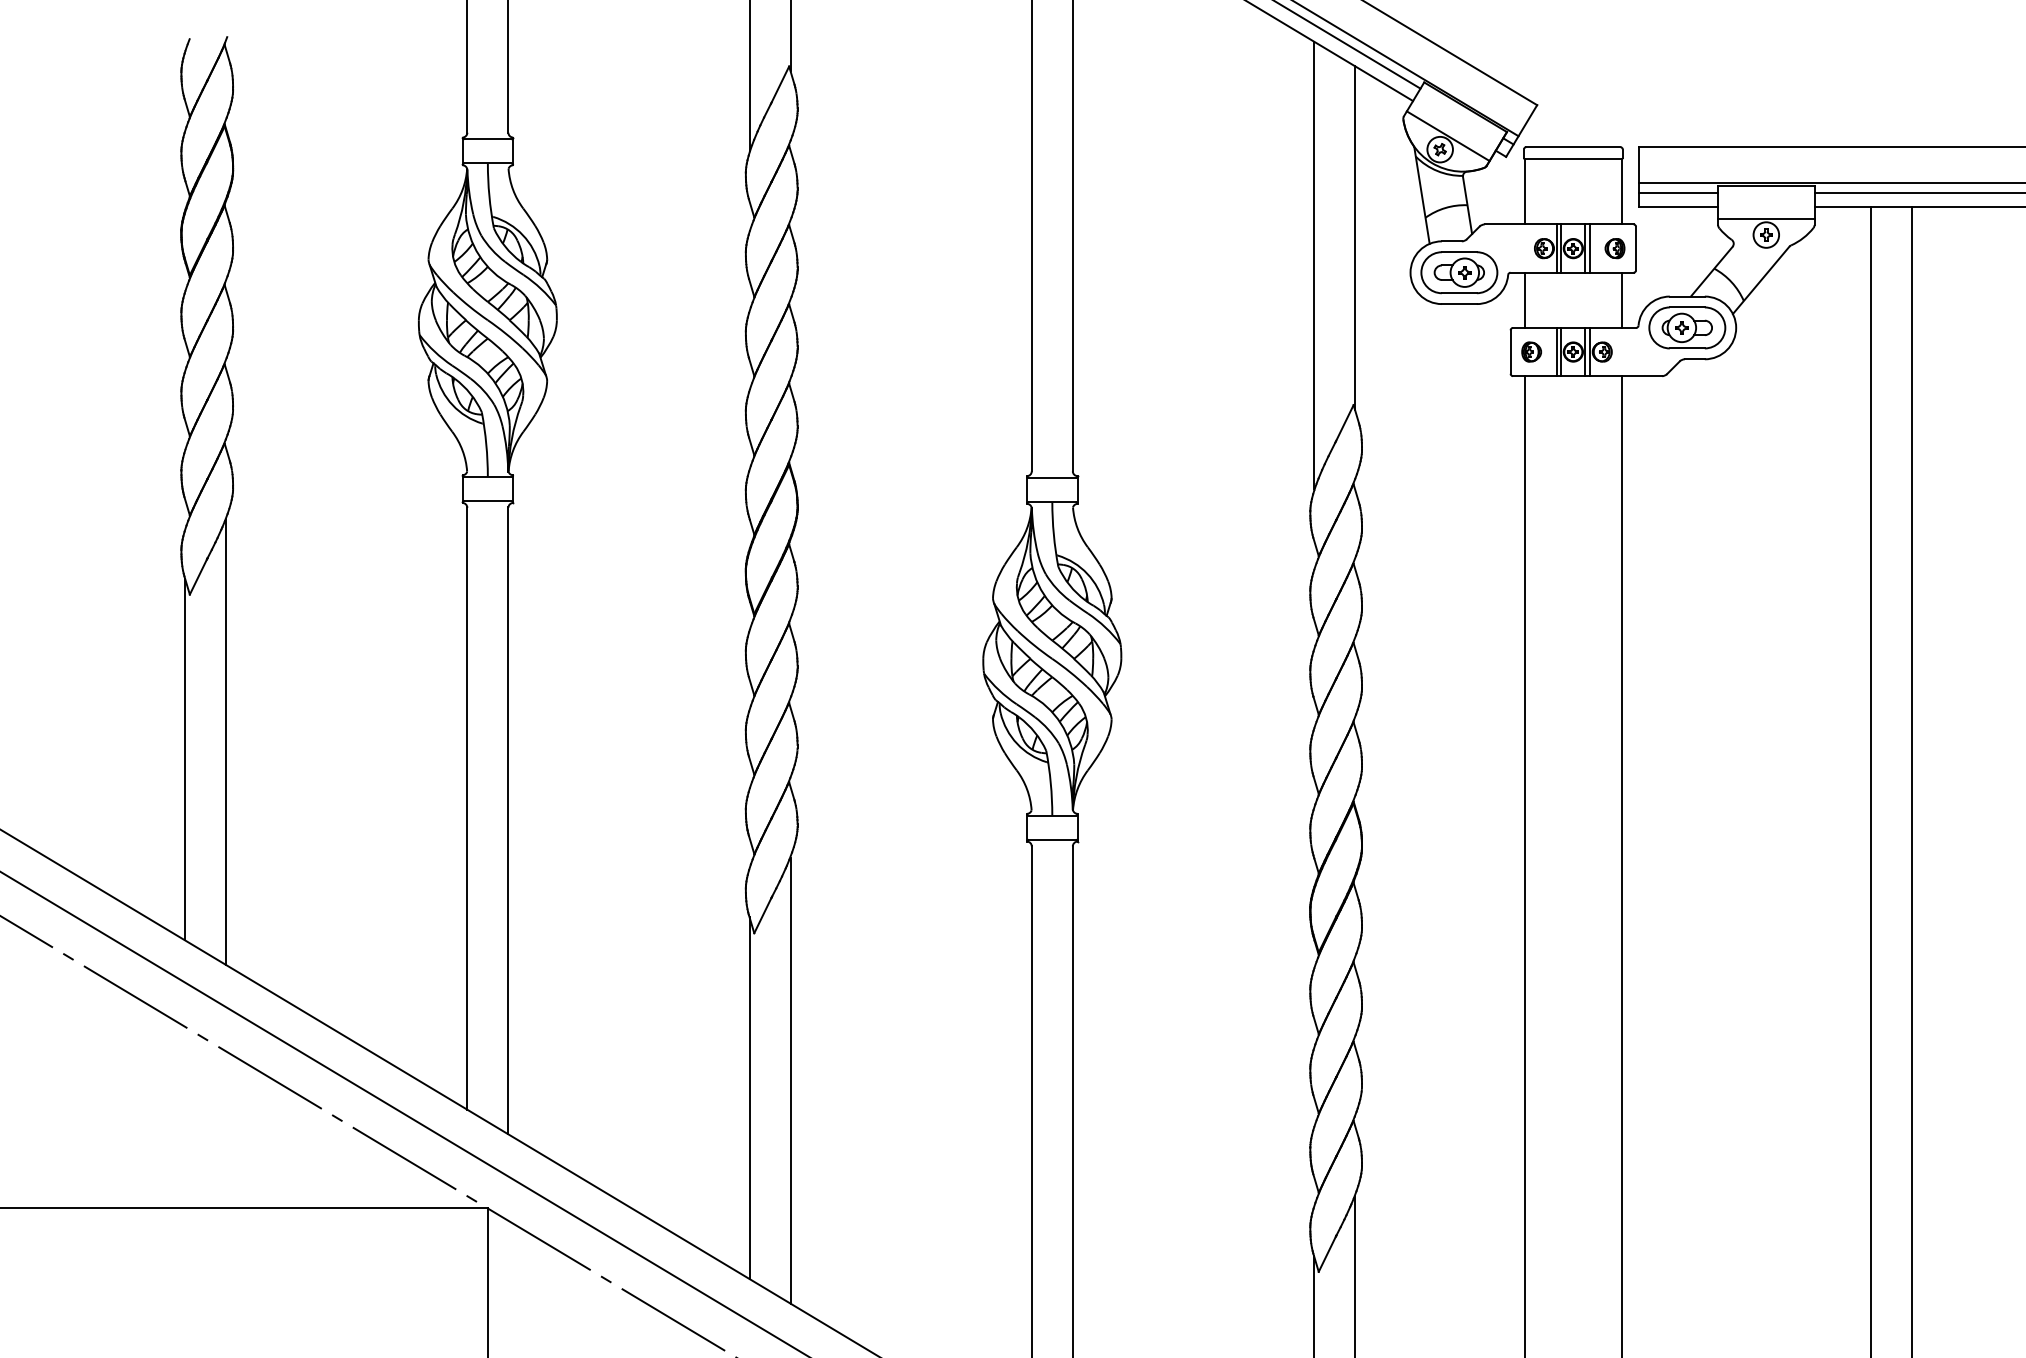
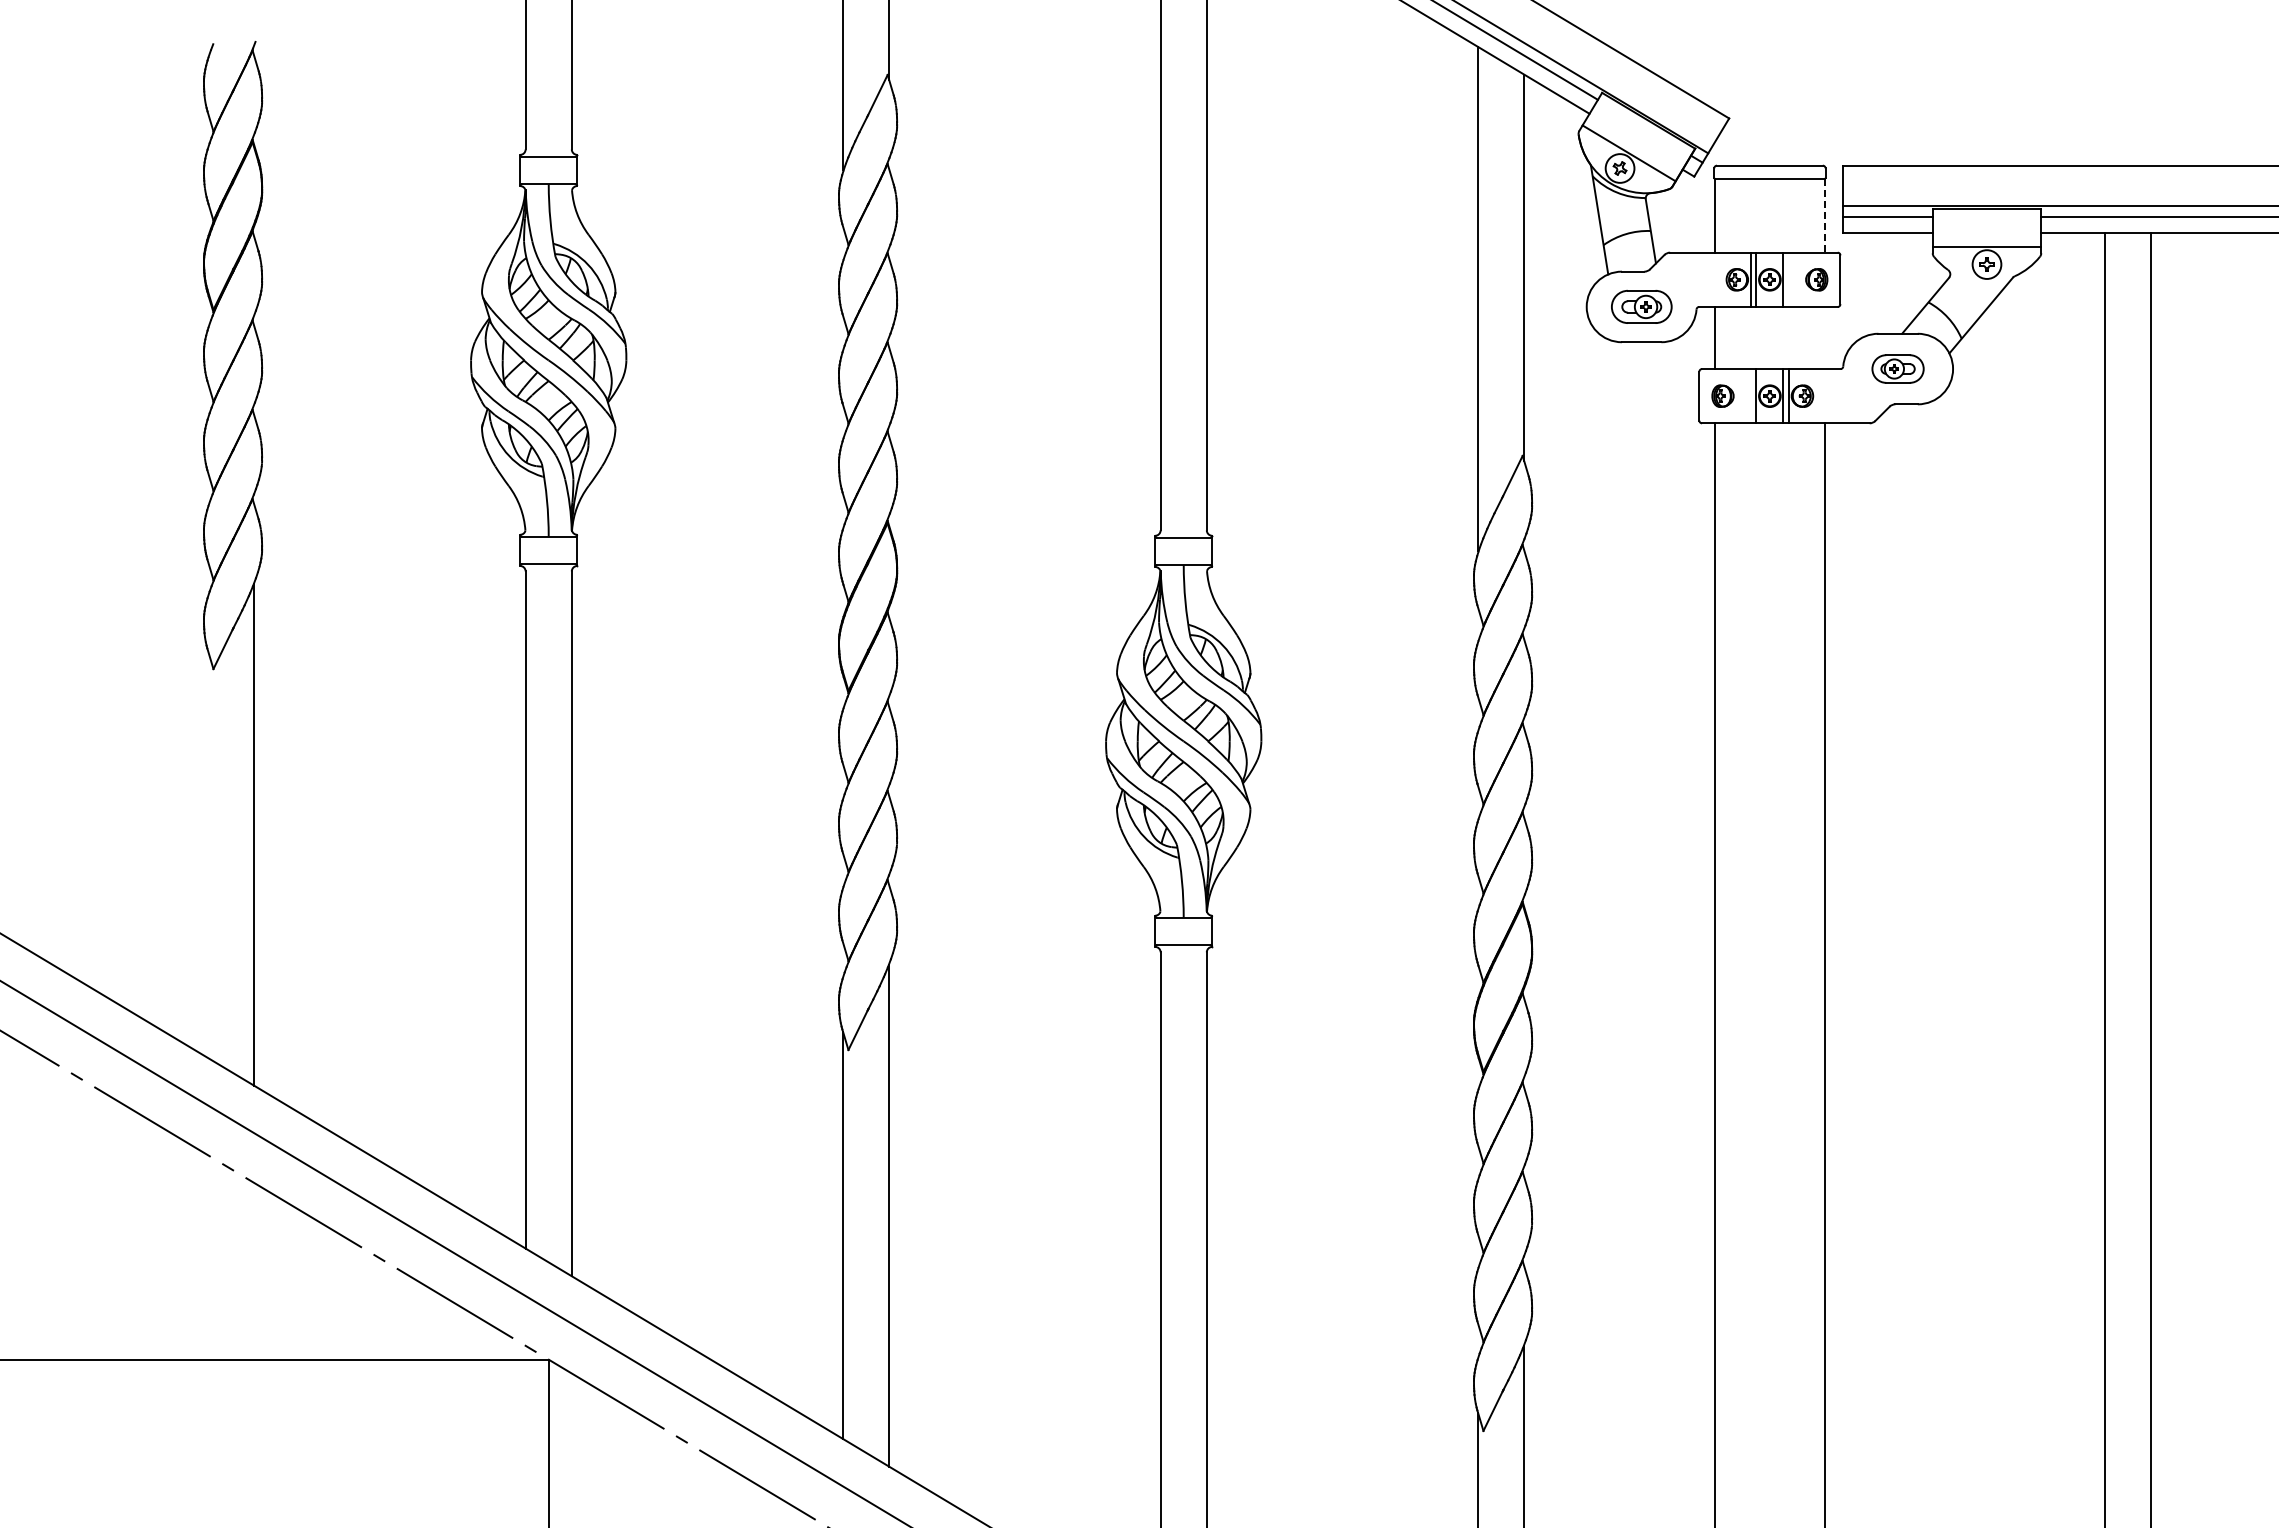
line: (1621, 191) -> (1824, 215), solid -> dashed
line: (1589, 248) -> (1788, 279), removed
part: (1459, 272) -> (1641, 306), size x0.7
line: (1621, 299) -> (1824, 337), removed
part: (1686, 327) -> (1897, 368), size x0.6
line: (1557, 352) -> (1751, 396), removed
line: (185, 759) -> (208, 854), removed

